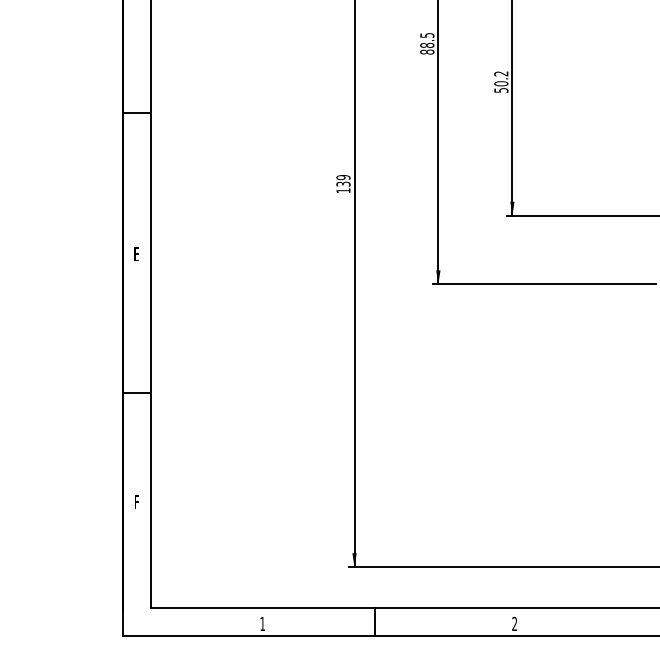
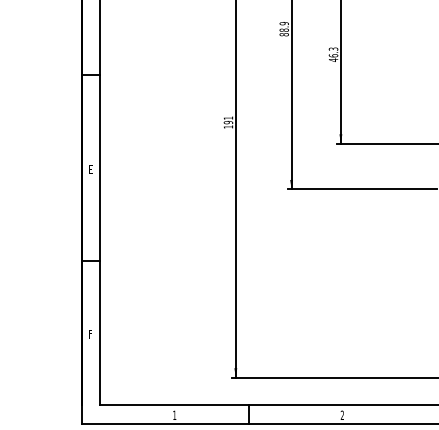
text: (426, 35) -> (283, 23), 88.5 -> 88.9
text: (501, 81) -> (333, 54), 50.2 -> 46.3
text: (343, 181) -> (228, 120), 139 -> 191

